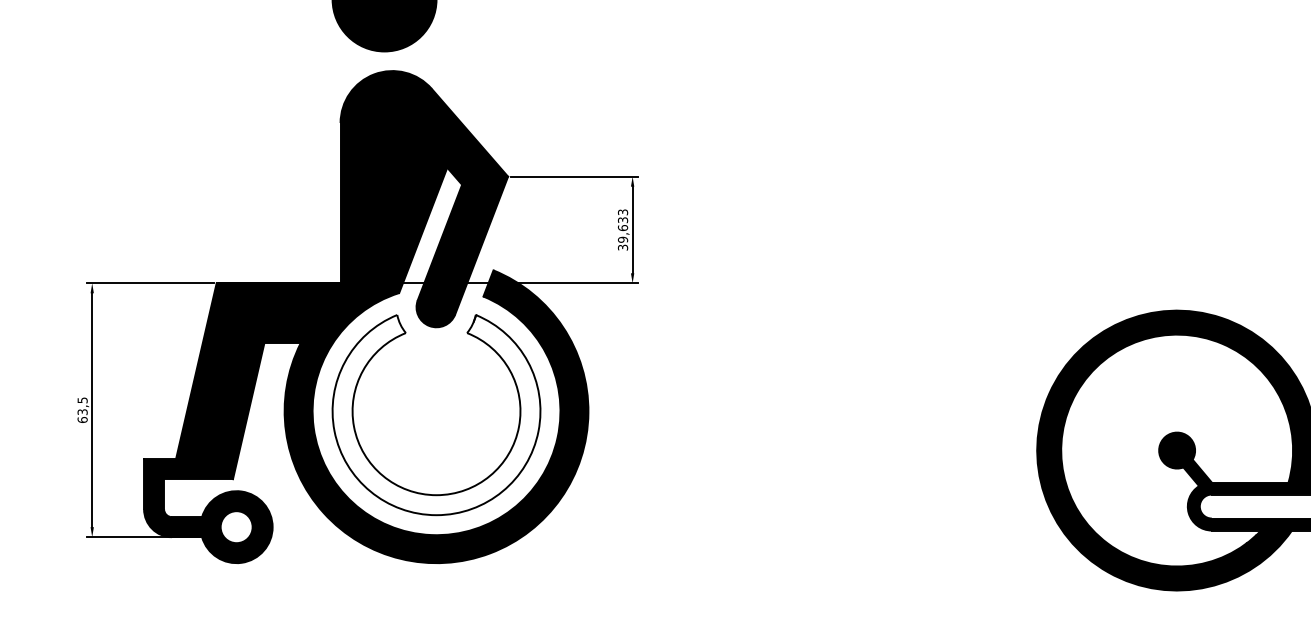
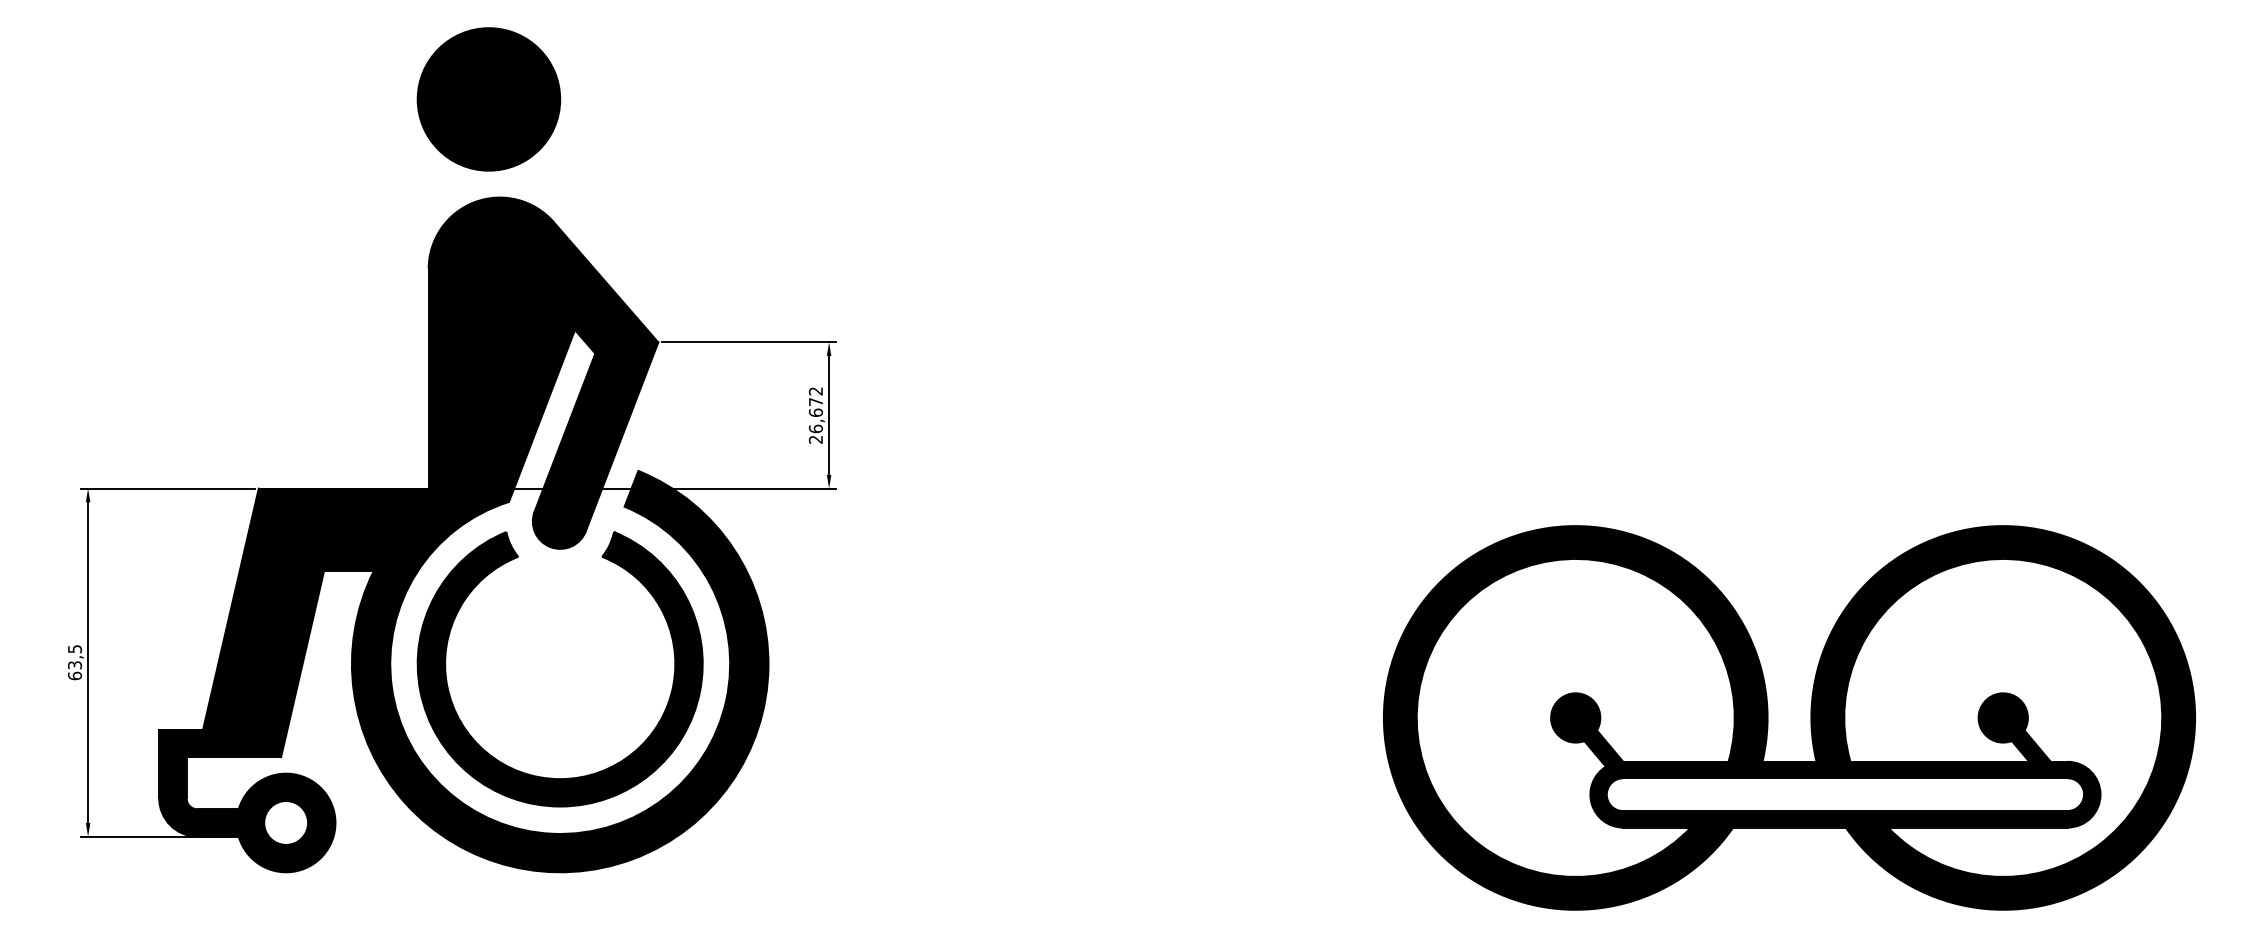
text: (622, 230) -> (815, 415), 39,633 -> 26,672
fill: (436, 415) -> (559, 669), added

